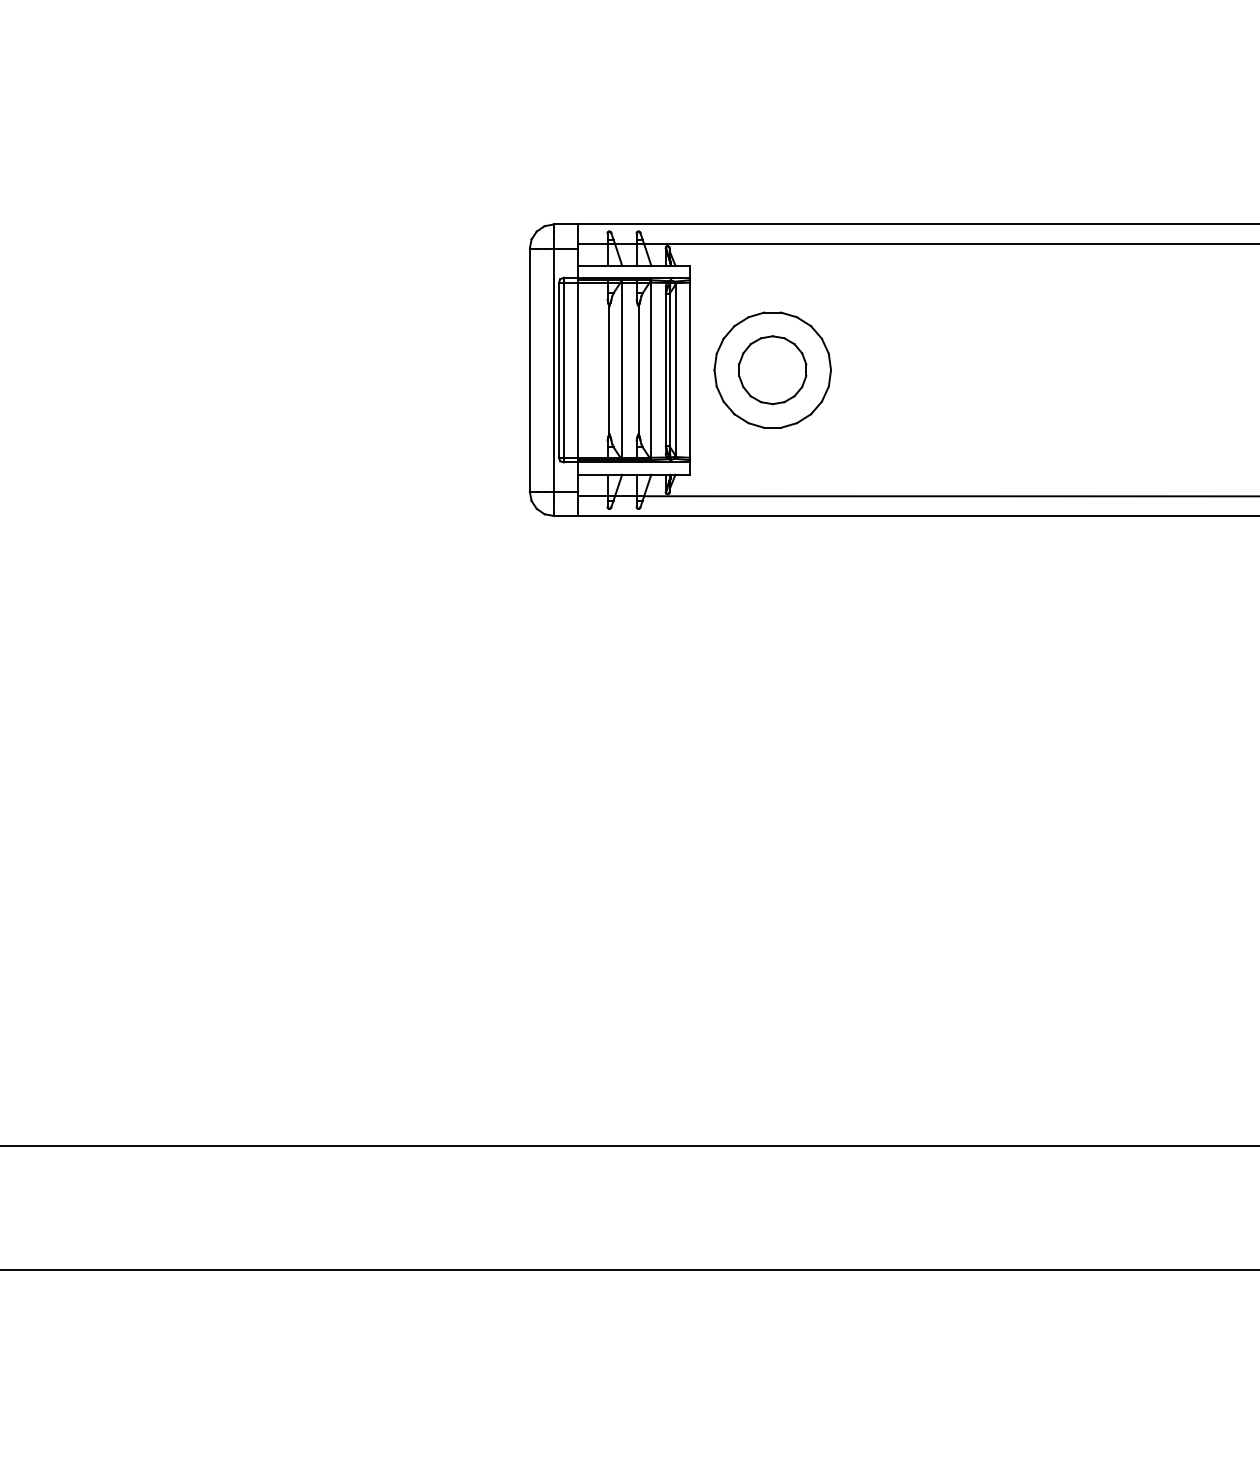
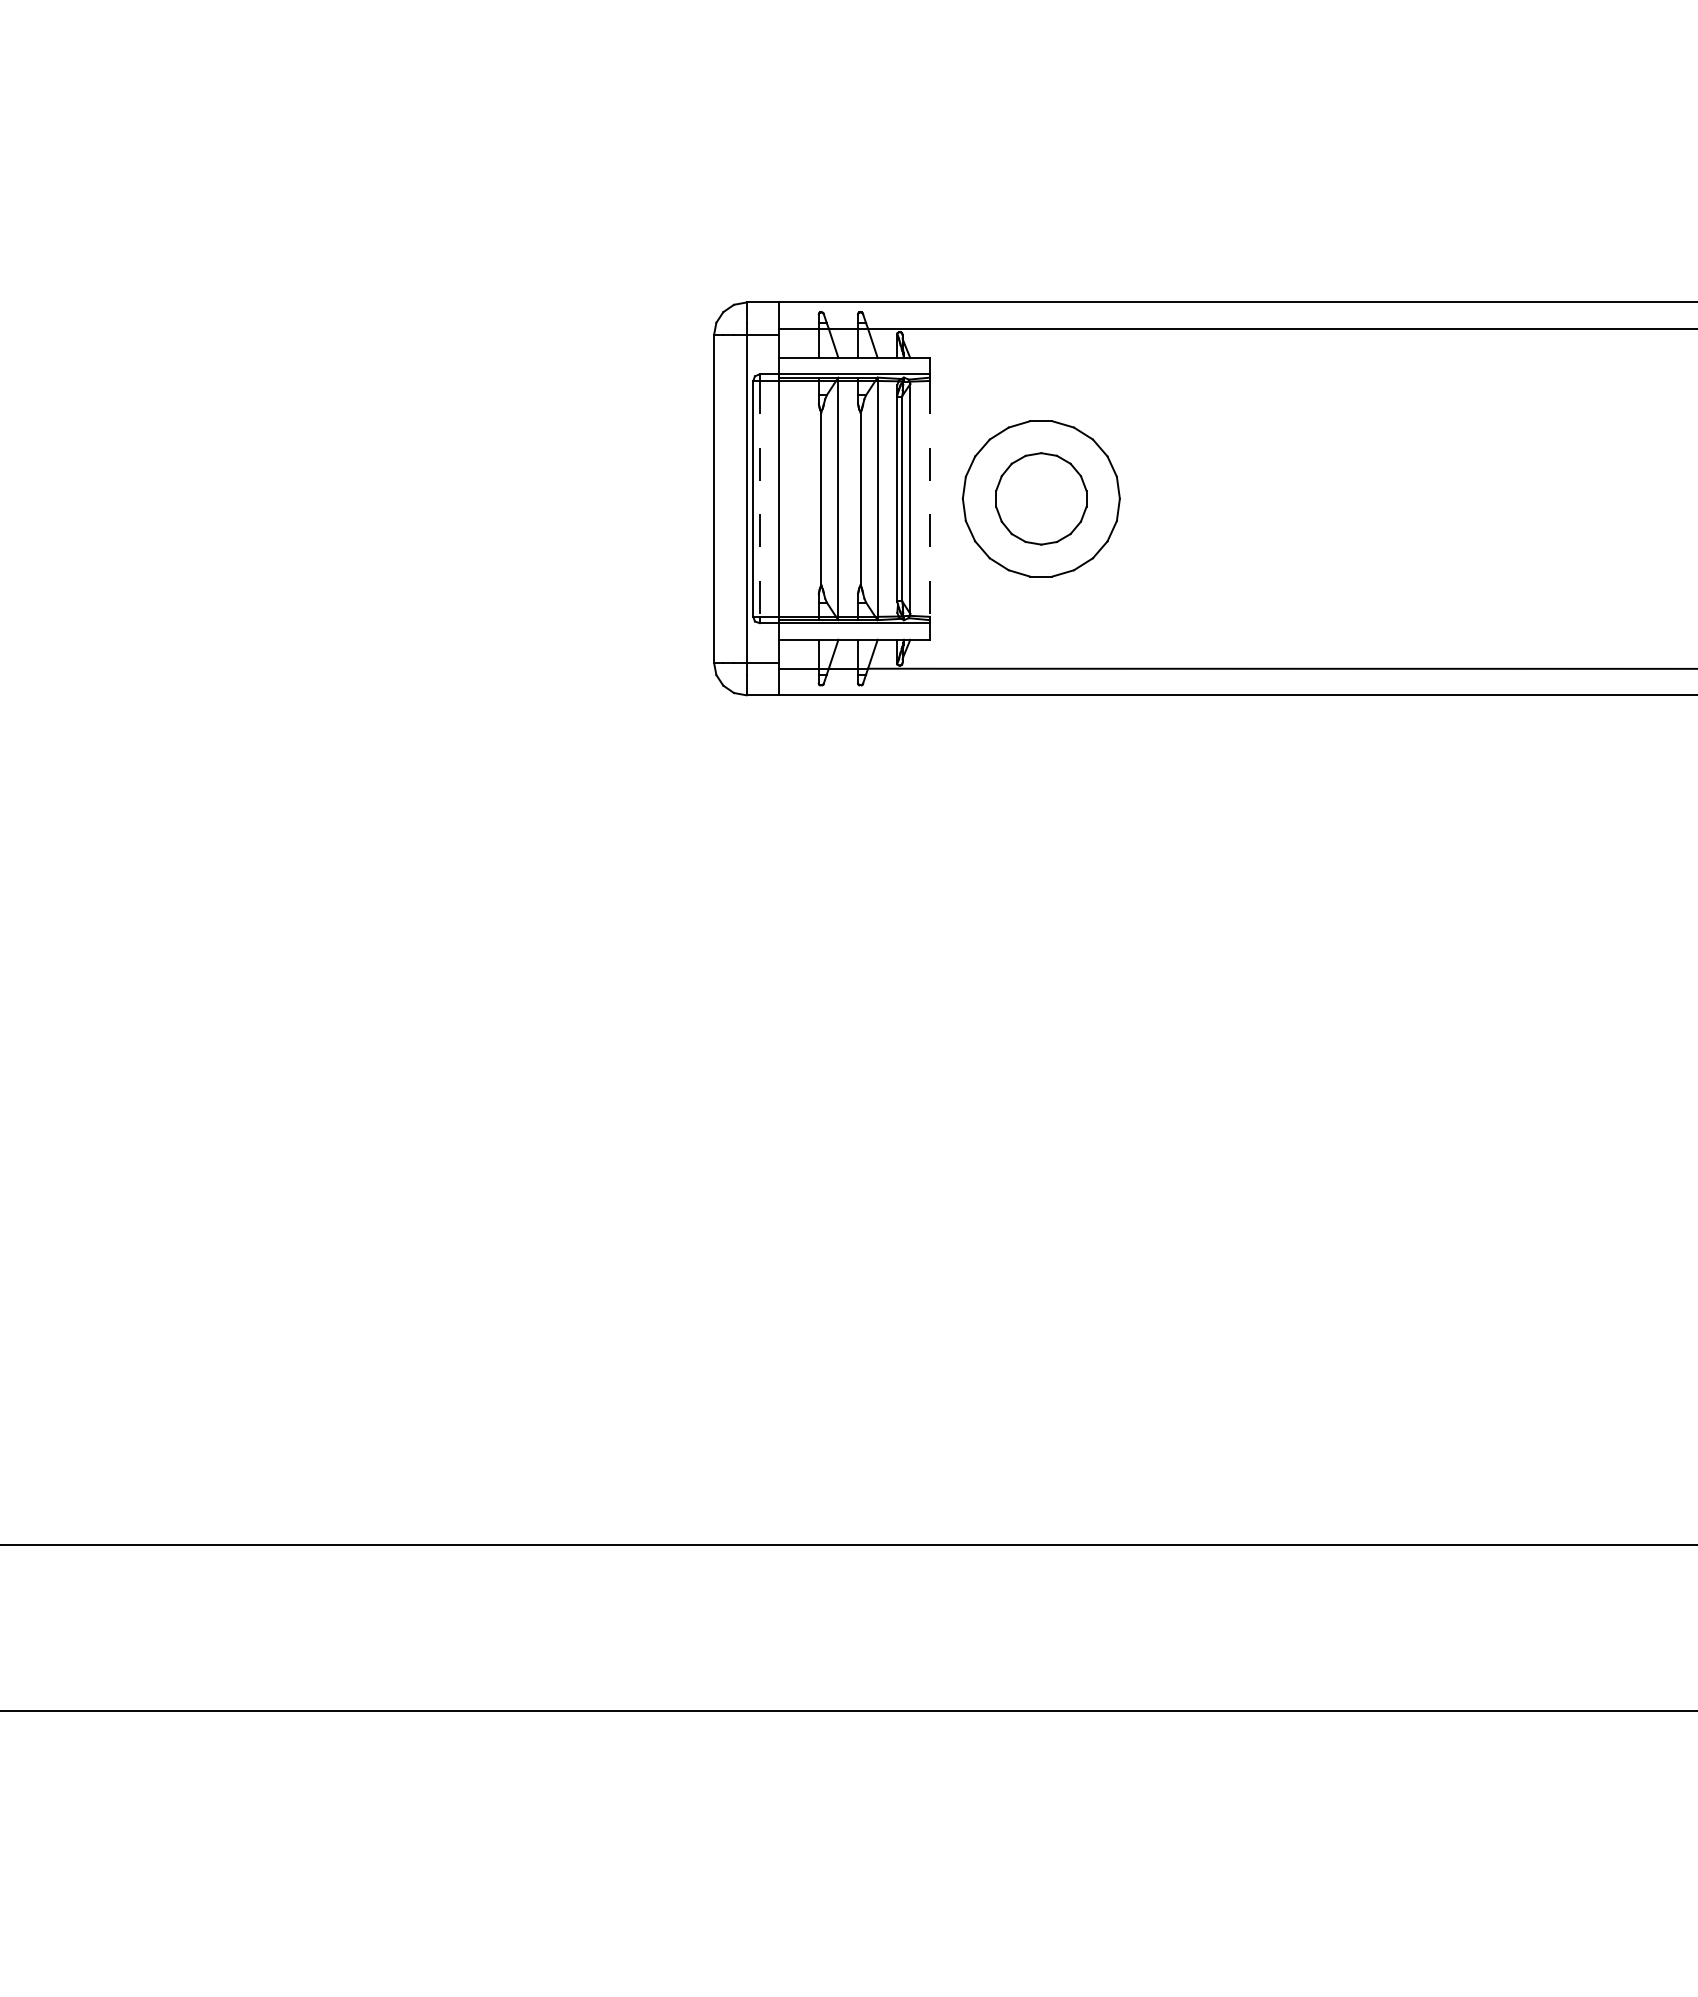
line: (563, 370) -> (759, 499), solid -> dashed
line: (690, 370) -> (930, 499), solid -> dashed

